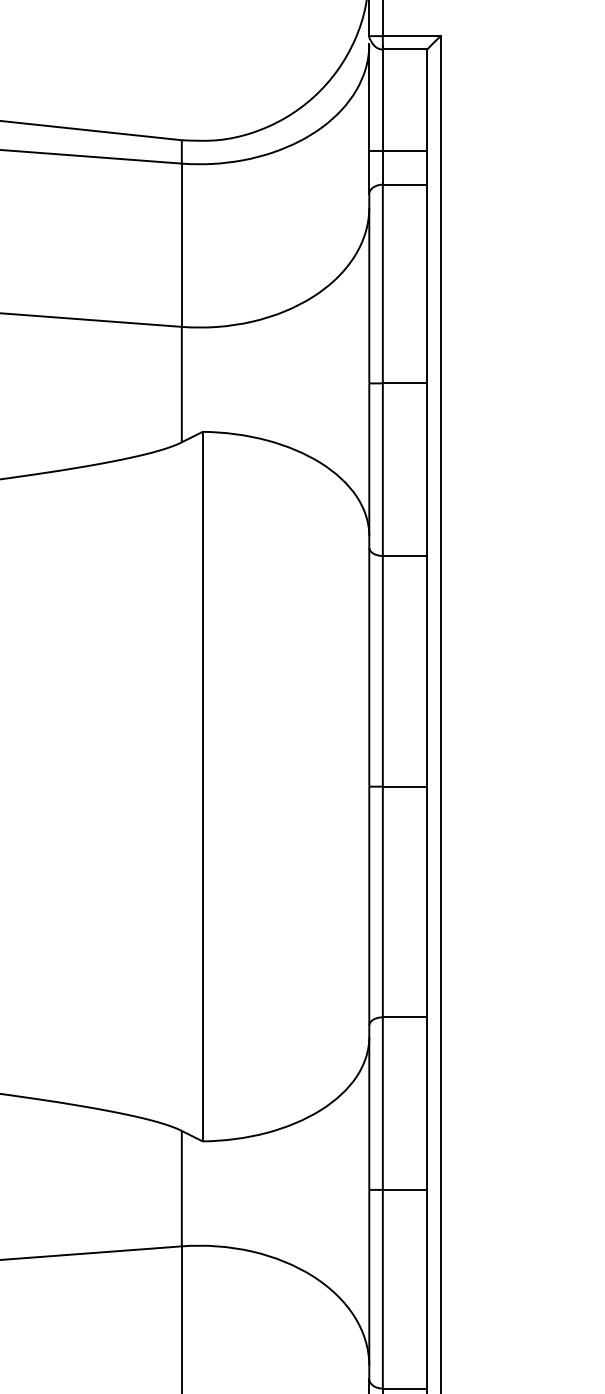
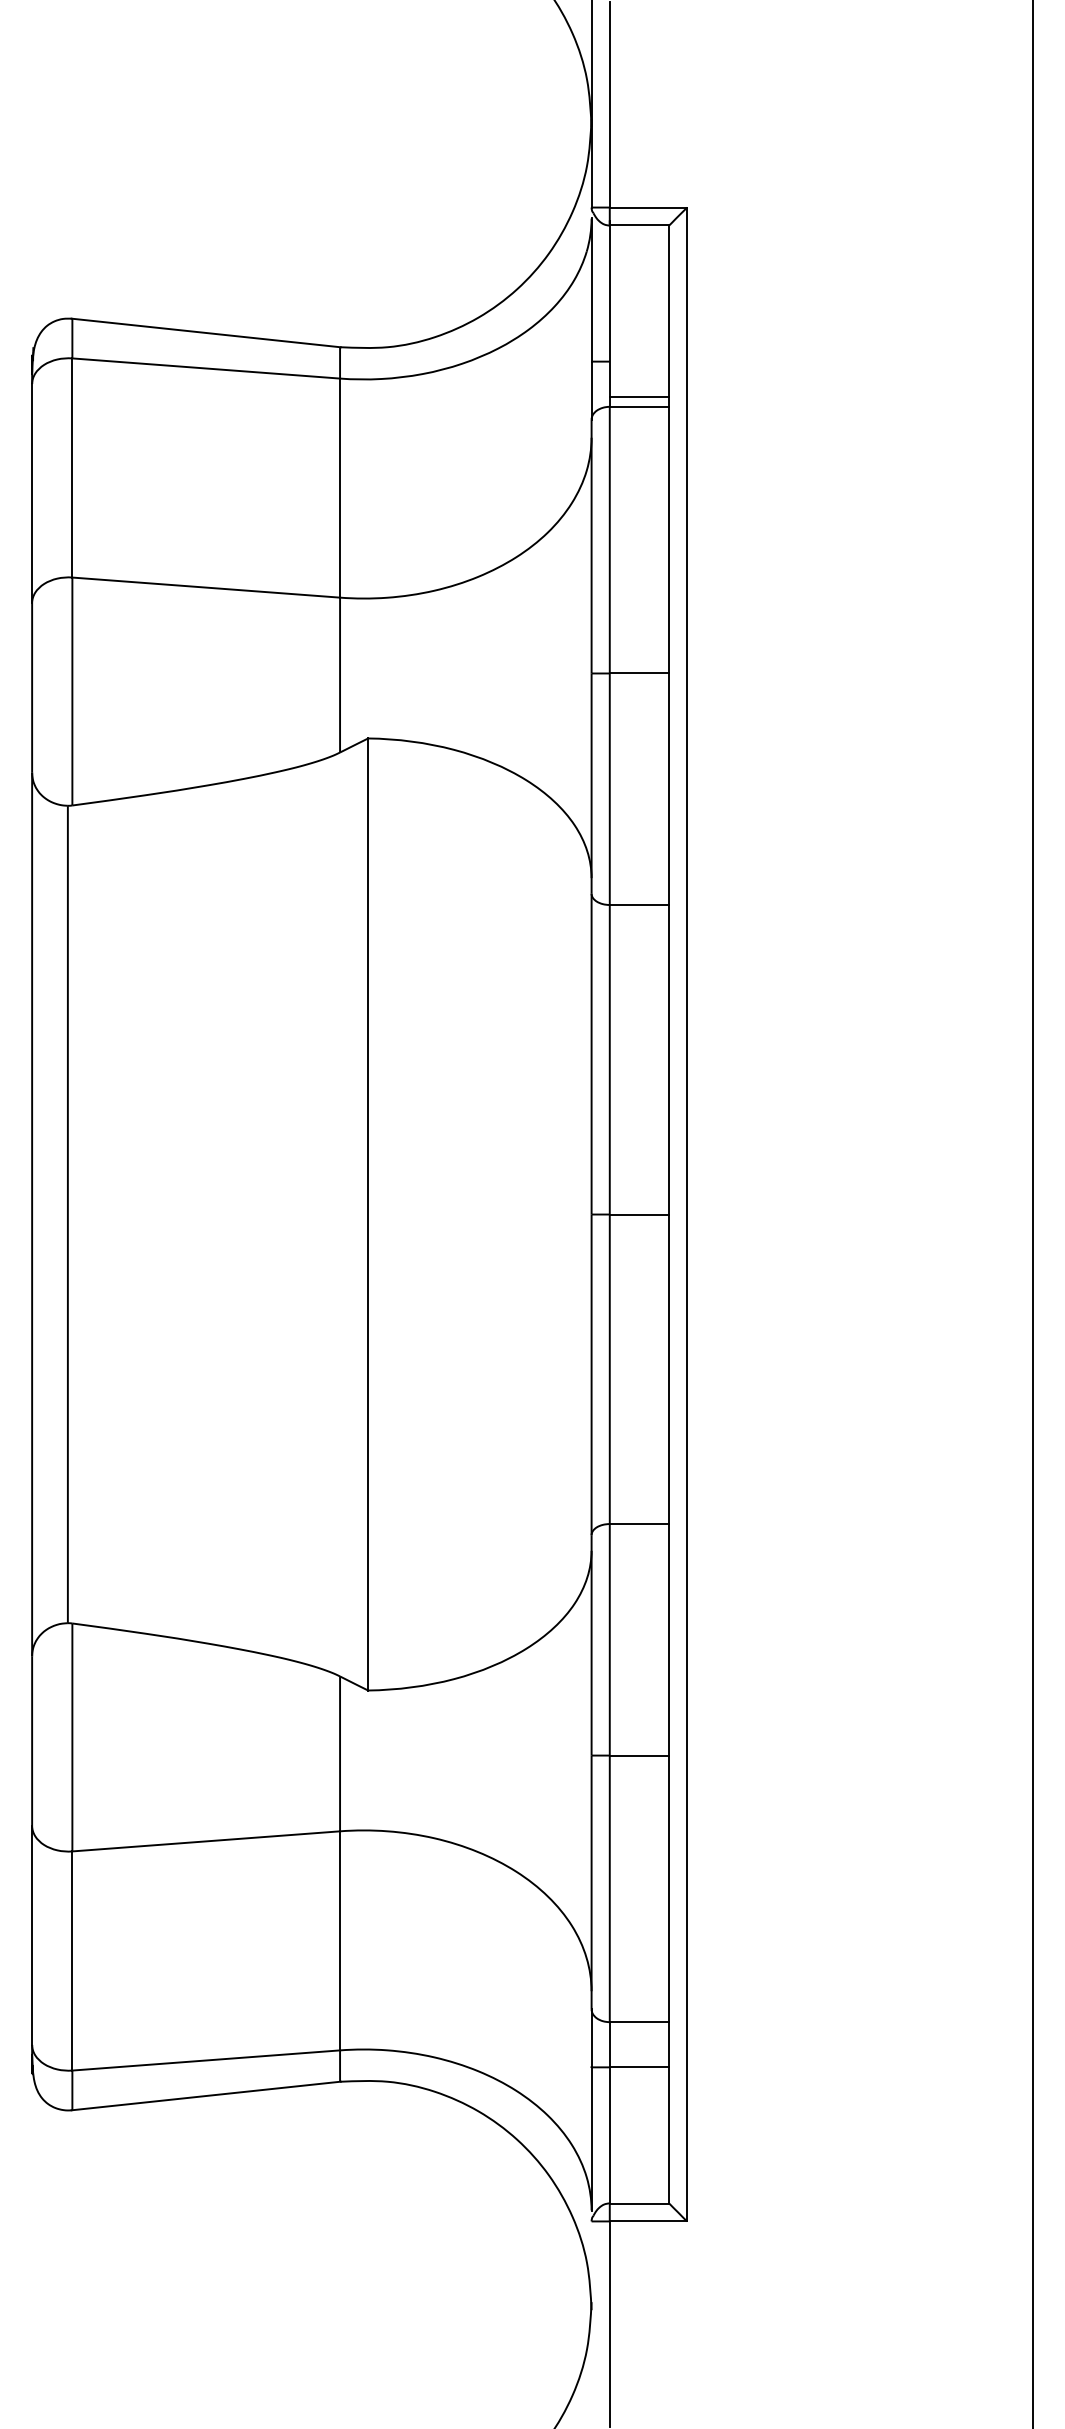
line: (404, 150) -> (638, 396), moved

